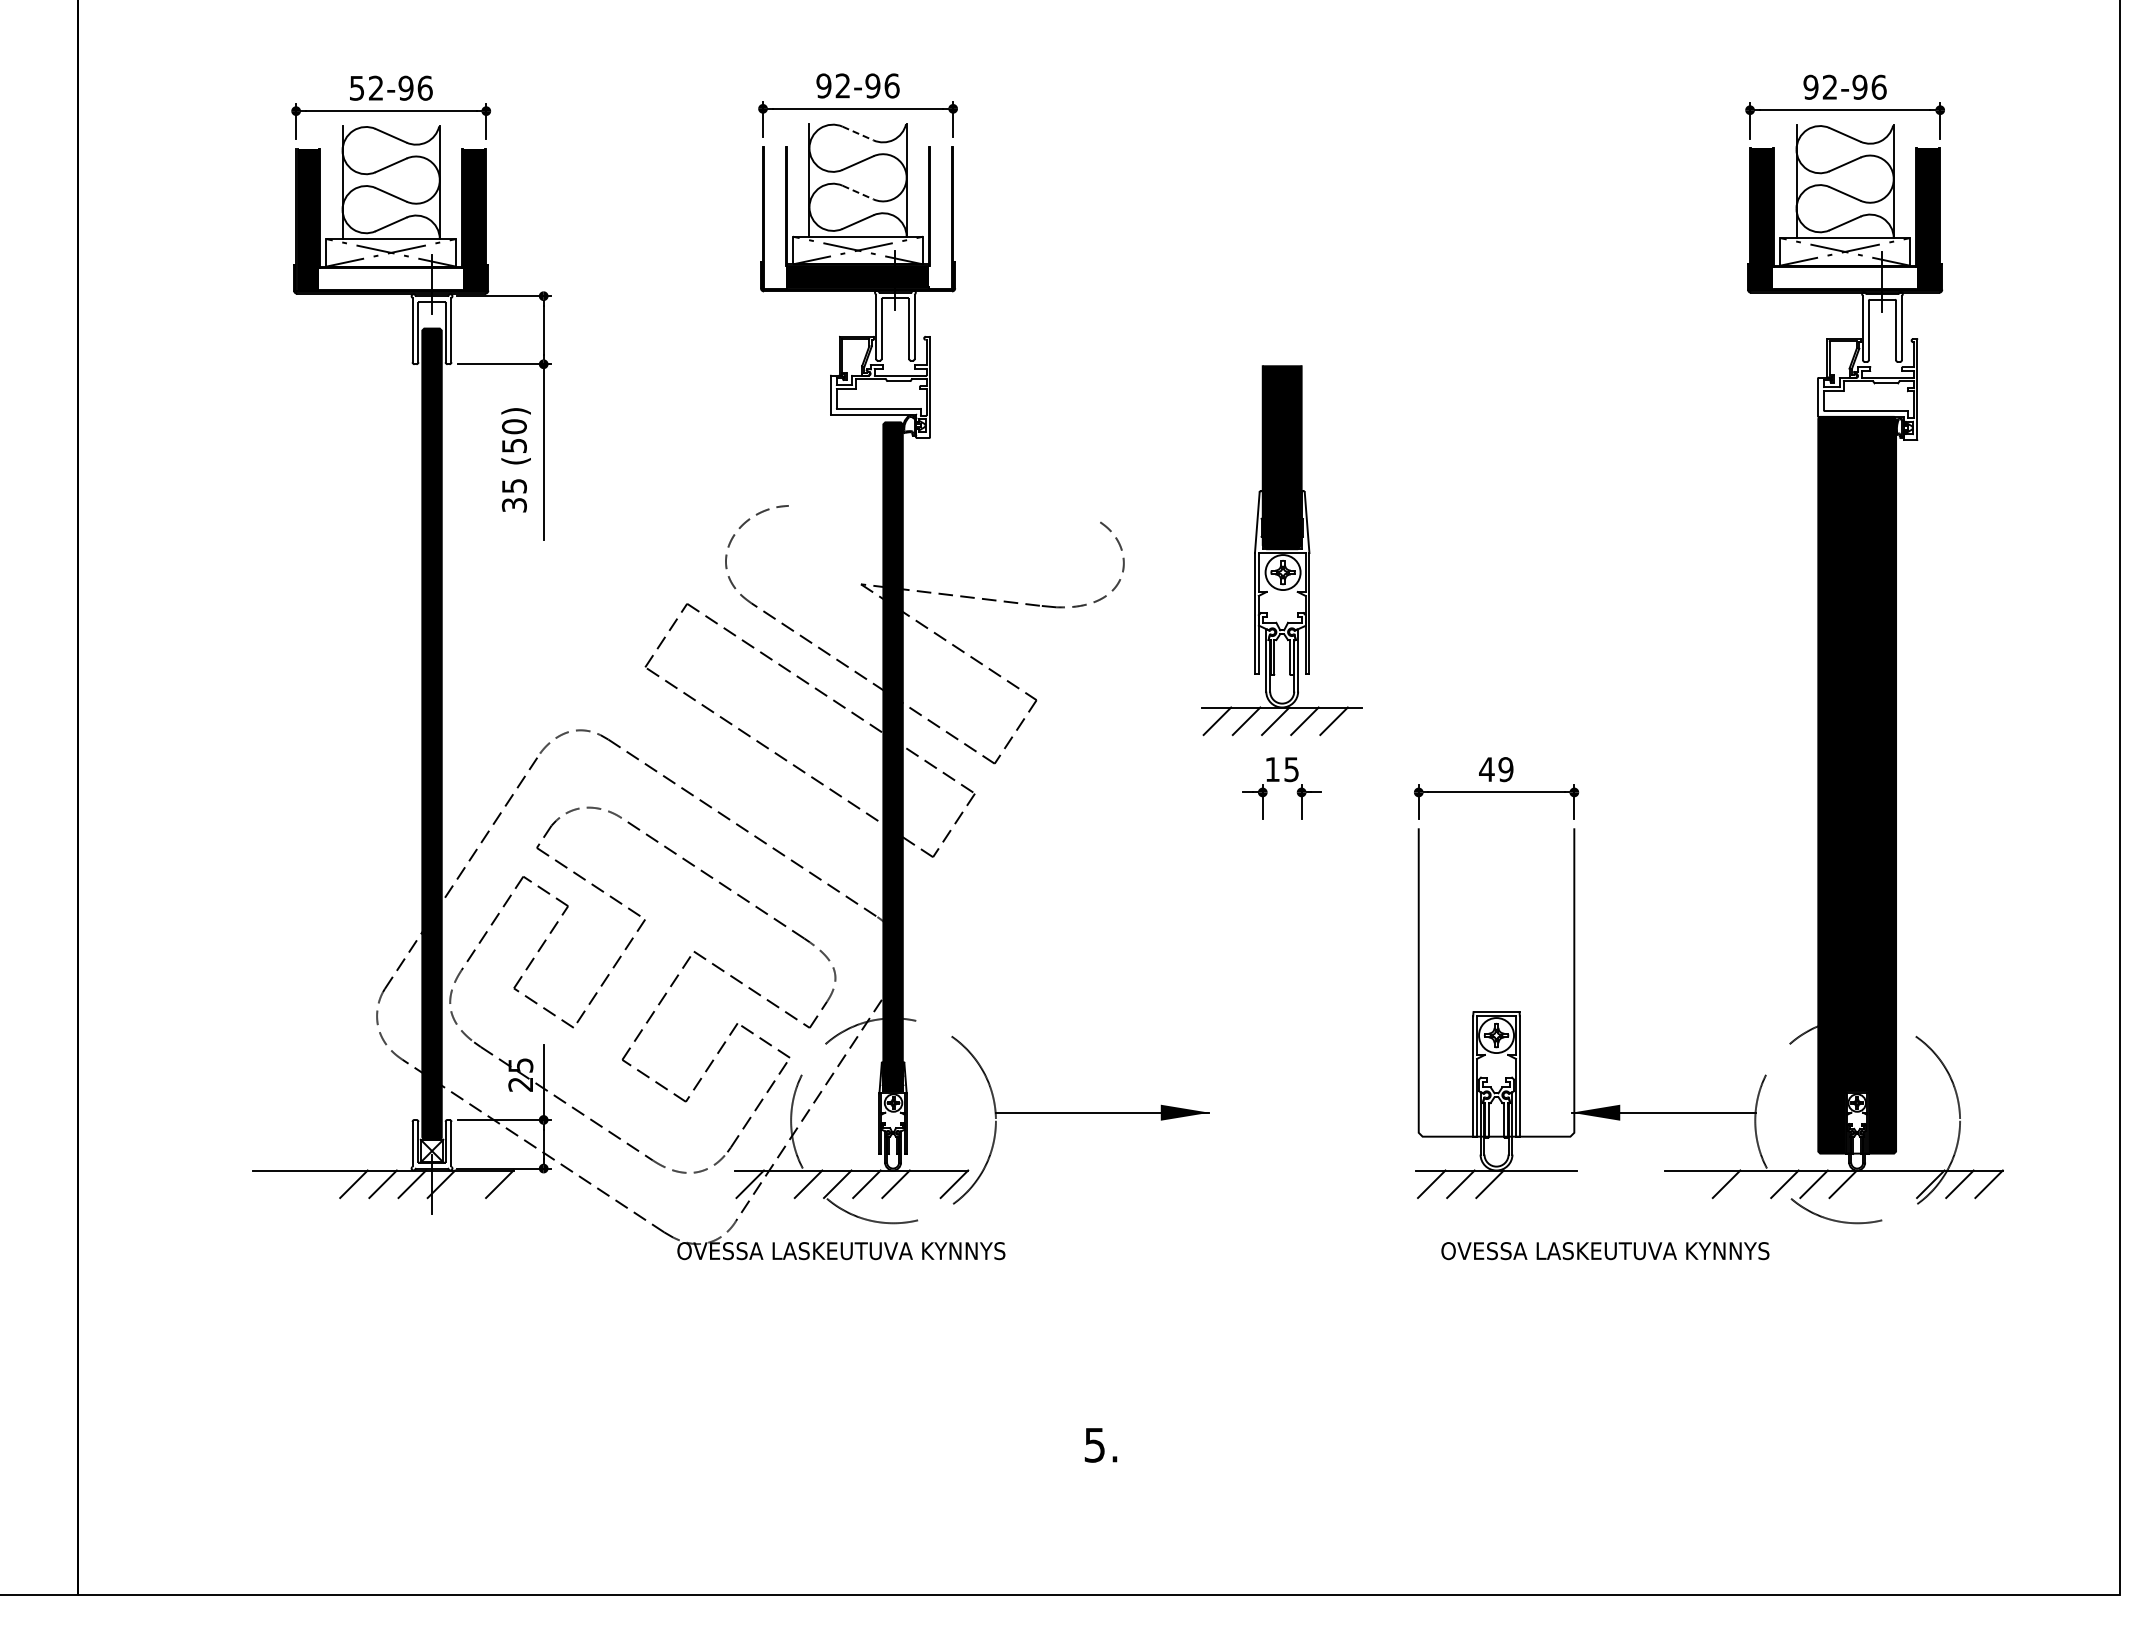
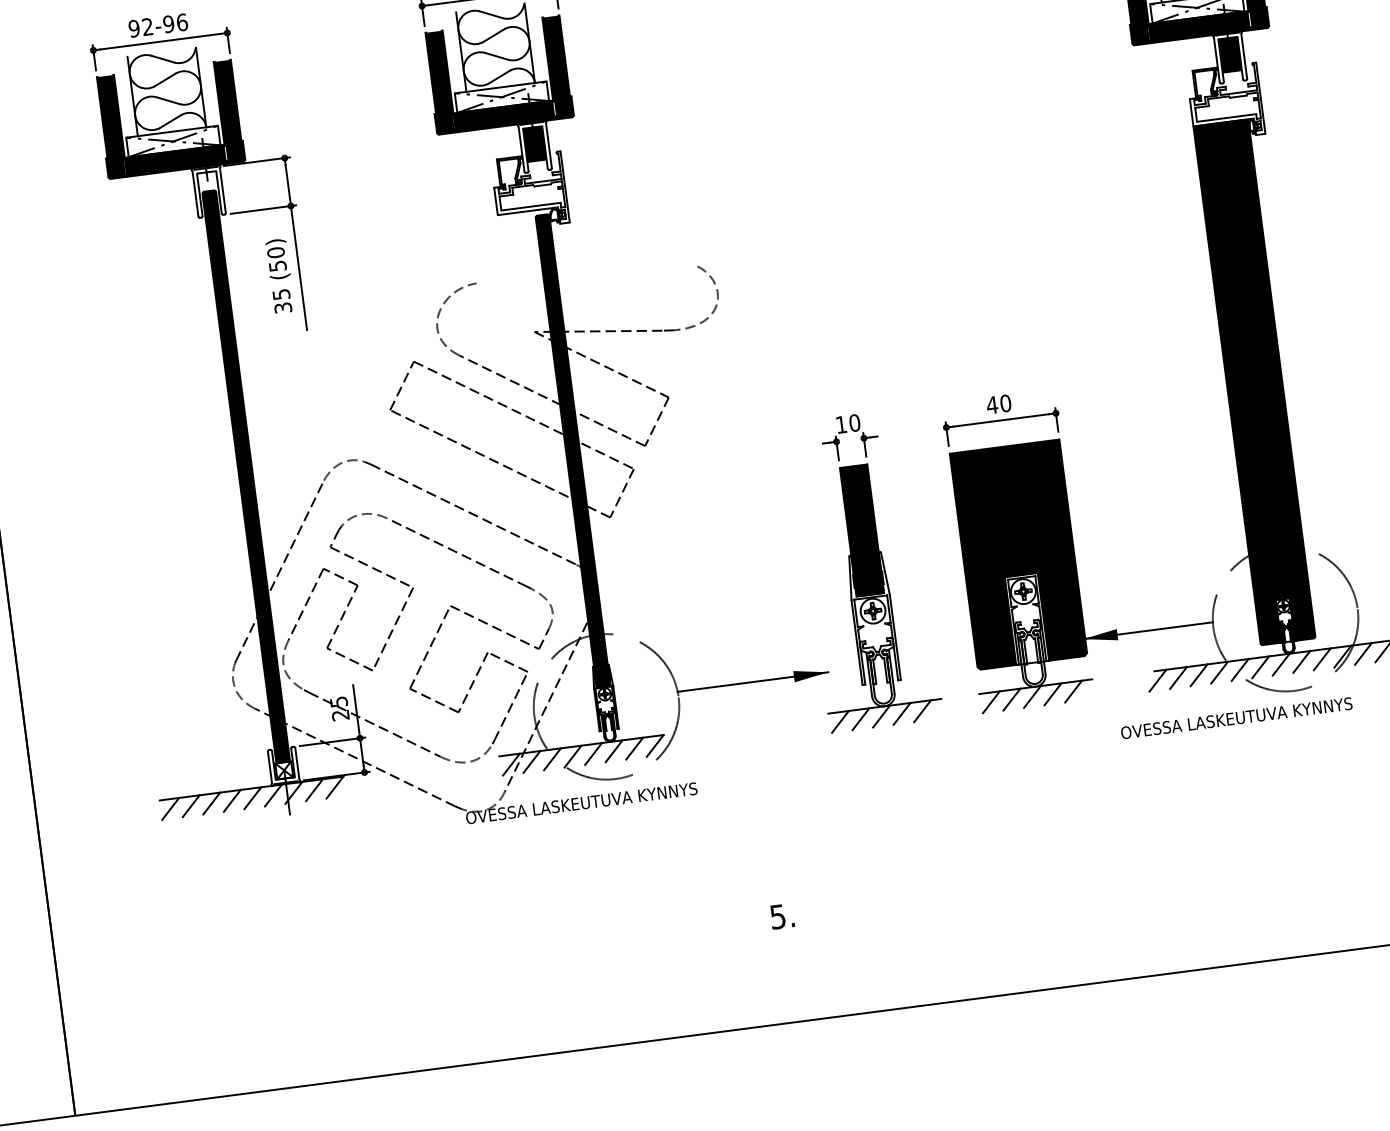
text: (356, 87) -> (133, 28), 52-96 -> 92-96
line: (858, 133) -> (491, 14), dashed -> solid
line: (858, 192) -> (496, 56), dashed -> solid
fill: (774, 217) -> (440, 81), added
fill: (940, 217) -> (556, 66), added
fill: (1844, 277) -> (1199, 25), added
fill: (390, 278) -> (175, 159), added
fill: (895, 322) -> (534, 144), added
fill: (1882, 324) -> (1230, 55), added
part: (1281, 550) -> (869, 595), moved
text: (1291, 769) -> (854, 423), 15 -> 10
text: (1505, 769) -> (1005, 403), 49 -> 40
fill: (1496, 982) -> (1018, 554), added
line: (266, 1184) -> (170, 809), added
line: (295, 1184) -> (191, 806), added
line: (324, 1184) -> (211, 803), added
line: (470, 1184) -> (314, 790), added
line: (779, 1184) -> (532, 762), added
line: (925, 1184) -> (634, 748), added
line: (1519, 1184) -> (1053, 694), added
line: (1548, 1184) -> (1073, 691), added
line: (1668, 1184) -> (1158, 680), added
line: (1697, 1184) -> (1178, 678), added
line: (1755, 1184) -> (1219, 672), added
line: (1872, 1184) -> (1301, 662), added
line: (1901, 1184) -> (1322, 659), added
text: (1605, 1251) -> (1236, 718), moved

